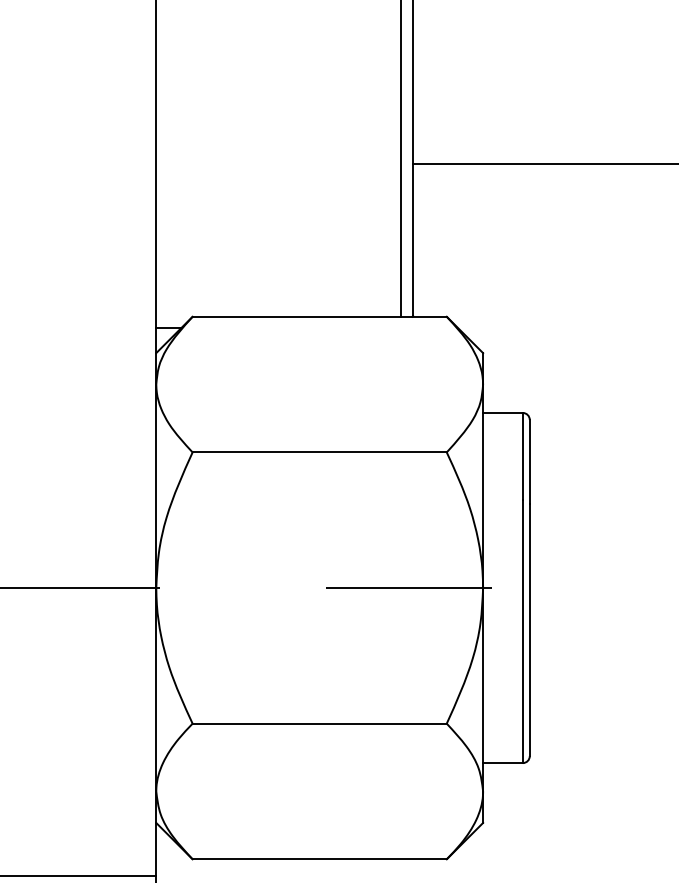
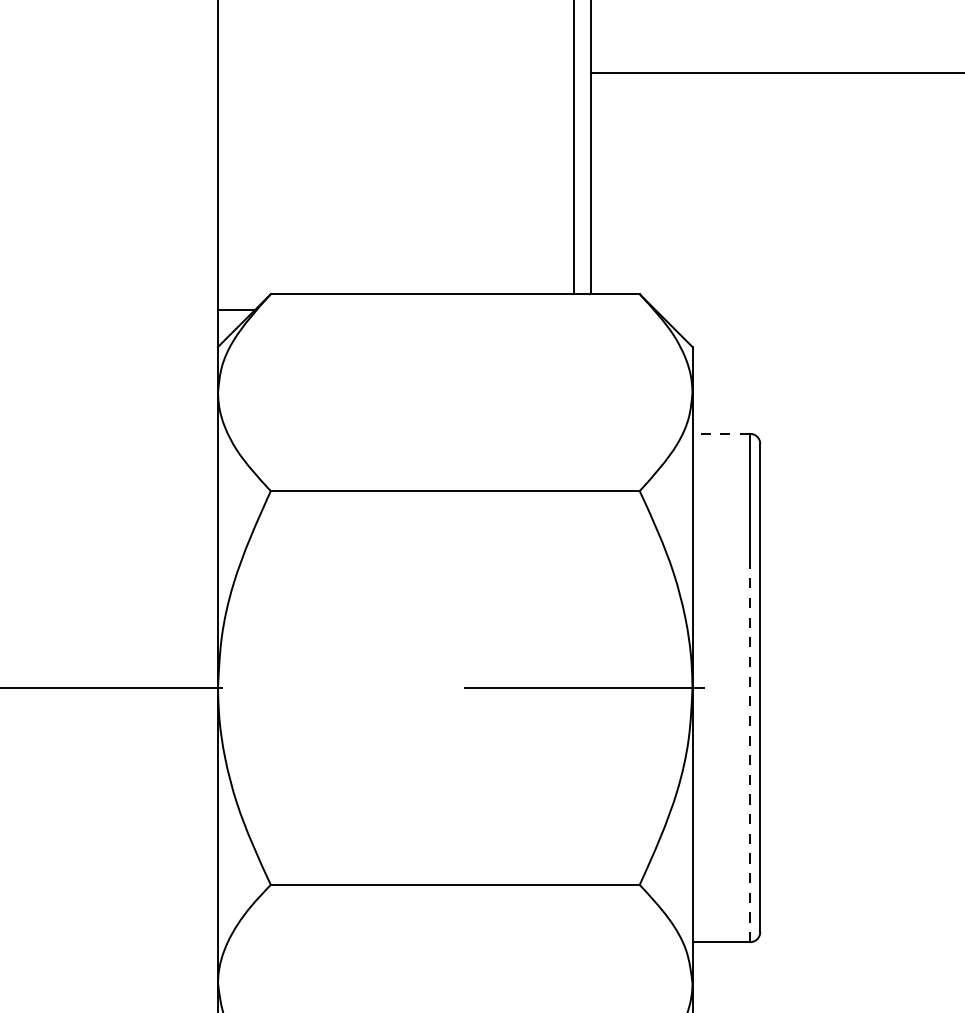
line: (502, 412) -> (720, 433), solid -> dashed
line: (522, 631) -> (749, 751), solid -> dashed

